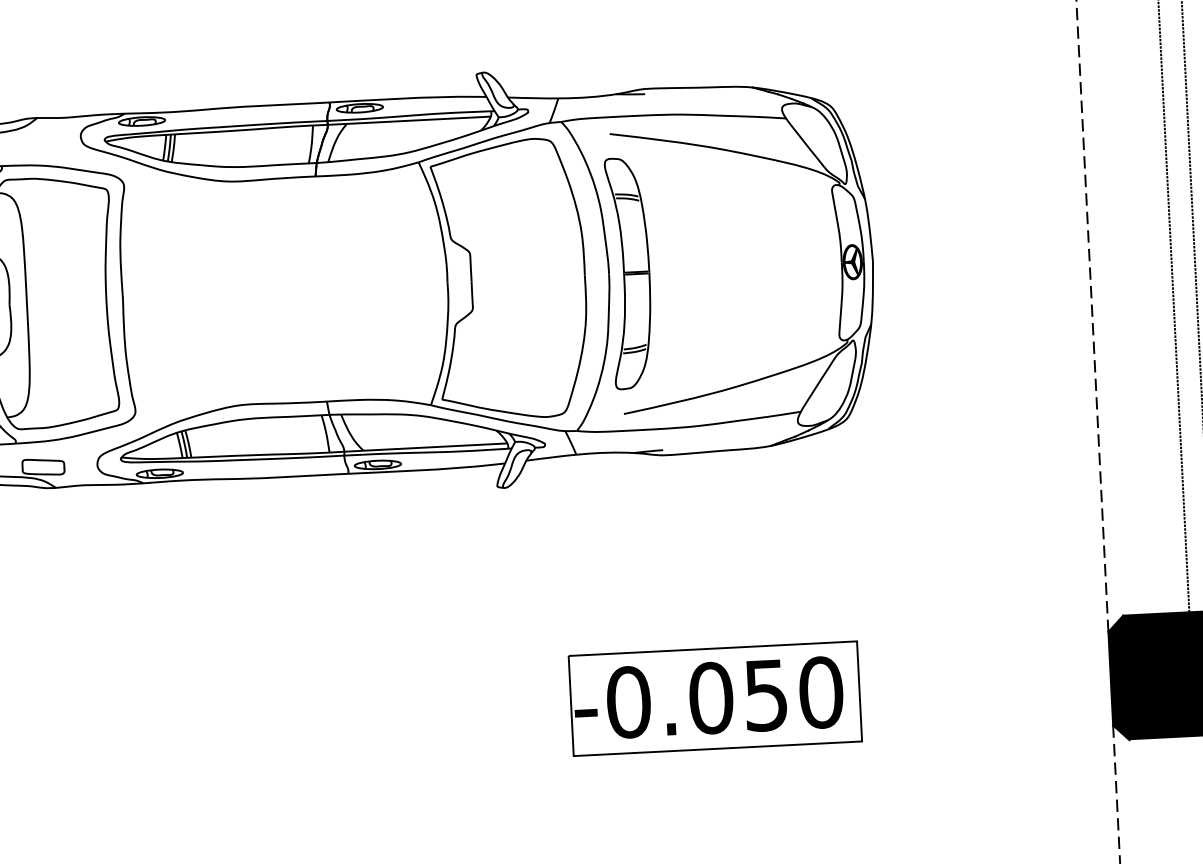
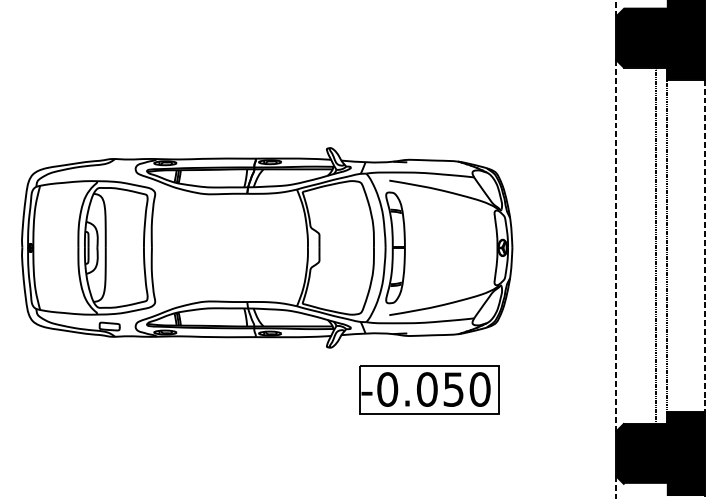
part: (715, 697) -> (429, 389), moved

